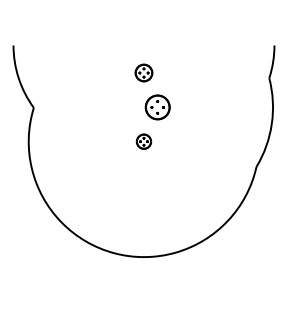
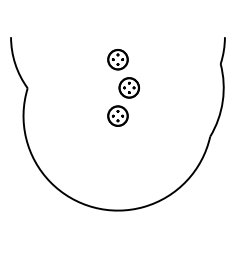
part: (143, 72) -> (117, 59), size x1.43
part: (143, 141) -> (117, 115), size x1.67

